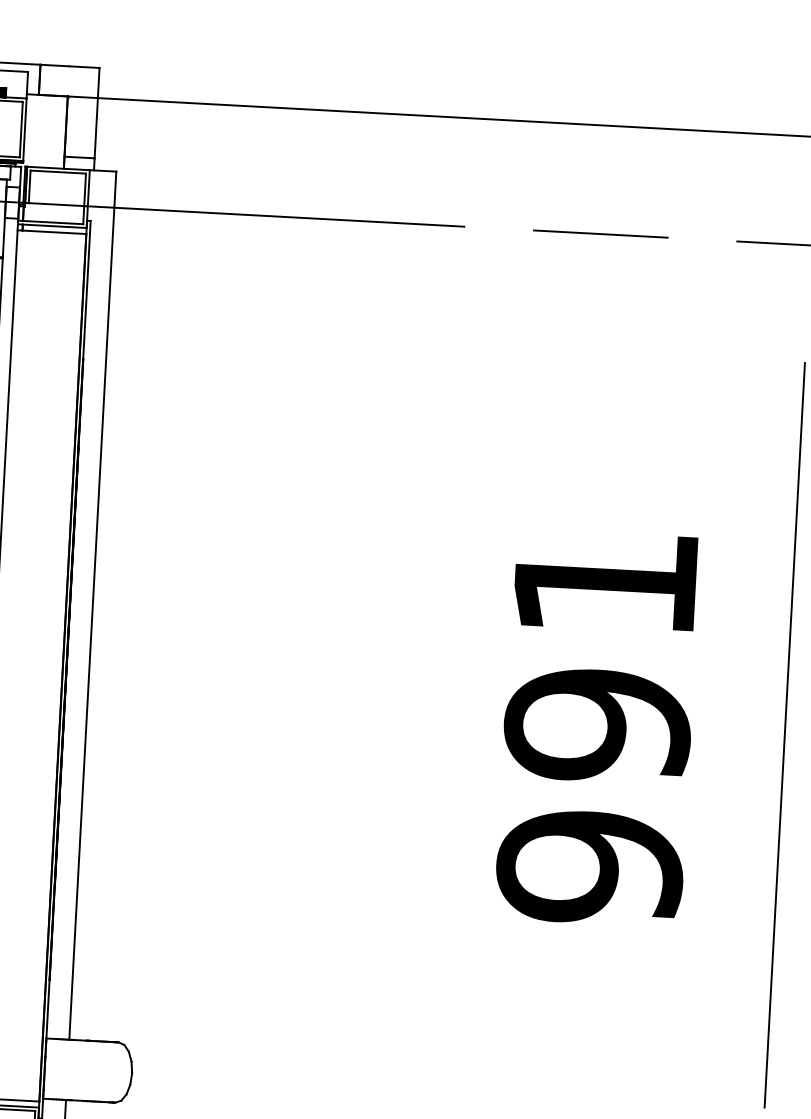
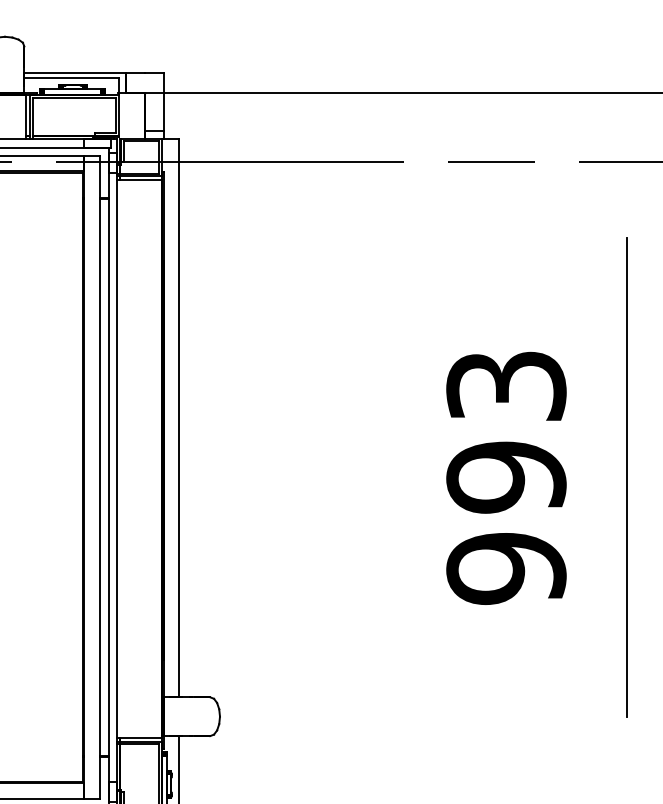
text: (605, 582) -> (506, 385), 991 -> 993

